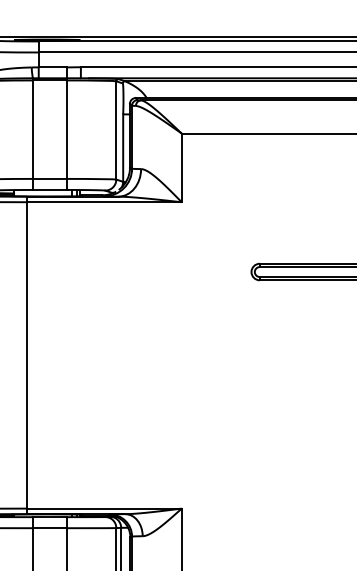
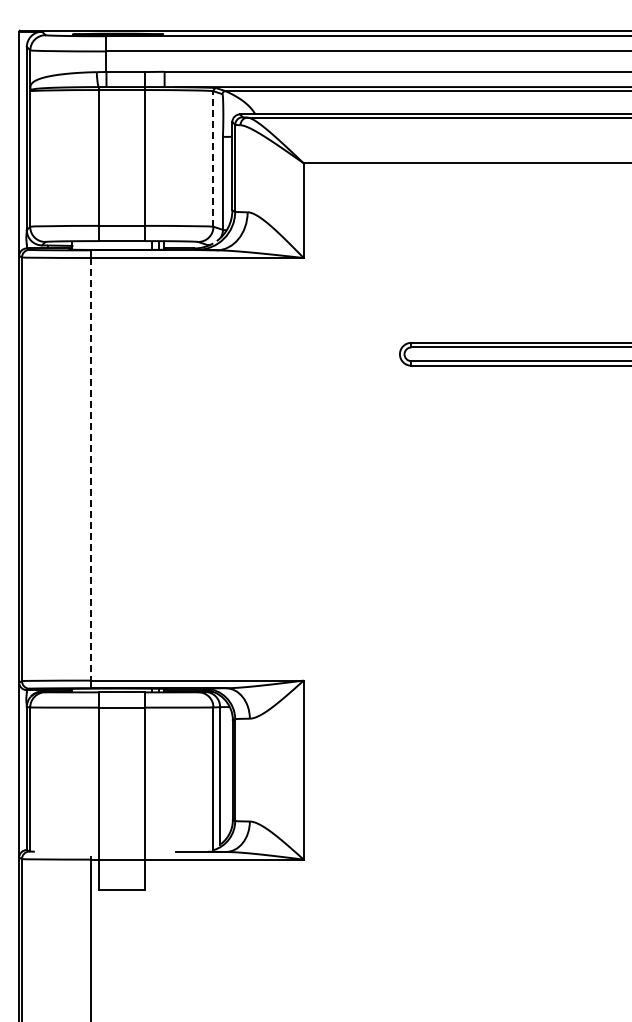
line: (116, 130) -> (213, 159), solid -> dashed
line: (27, 355) -> (90, 469), solid -> dashed

